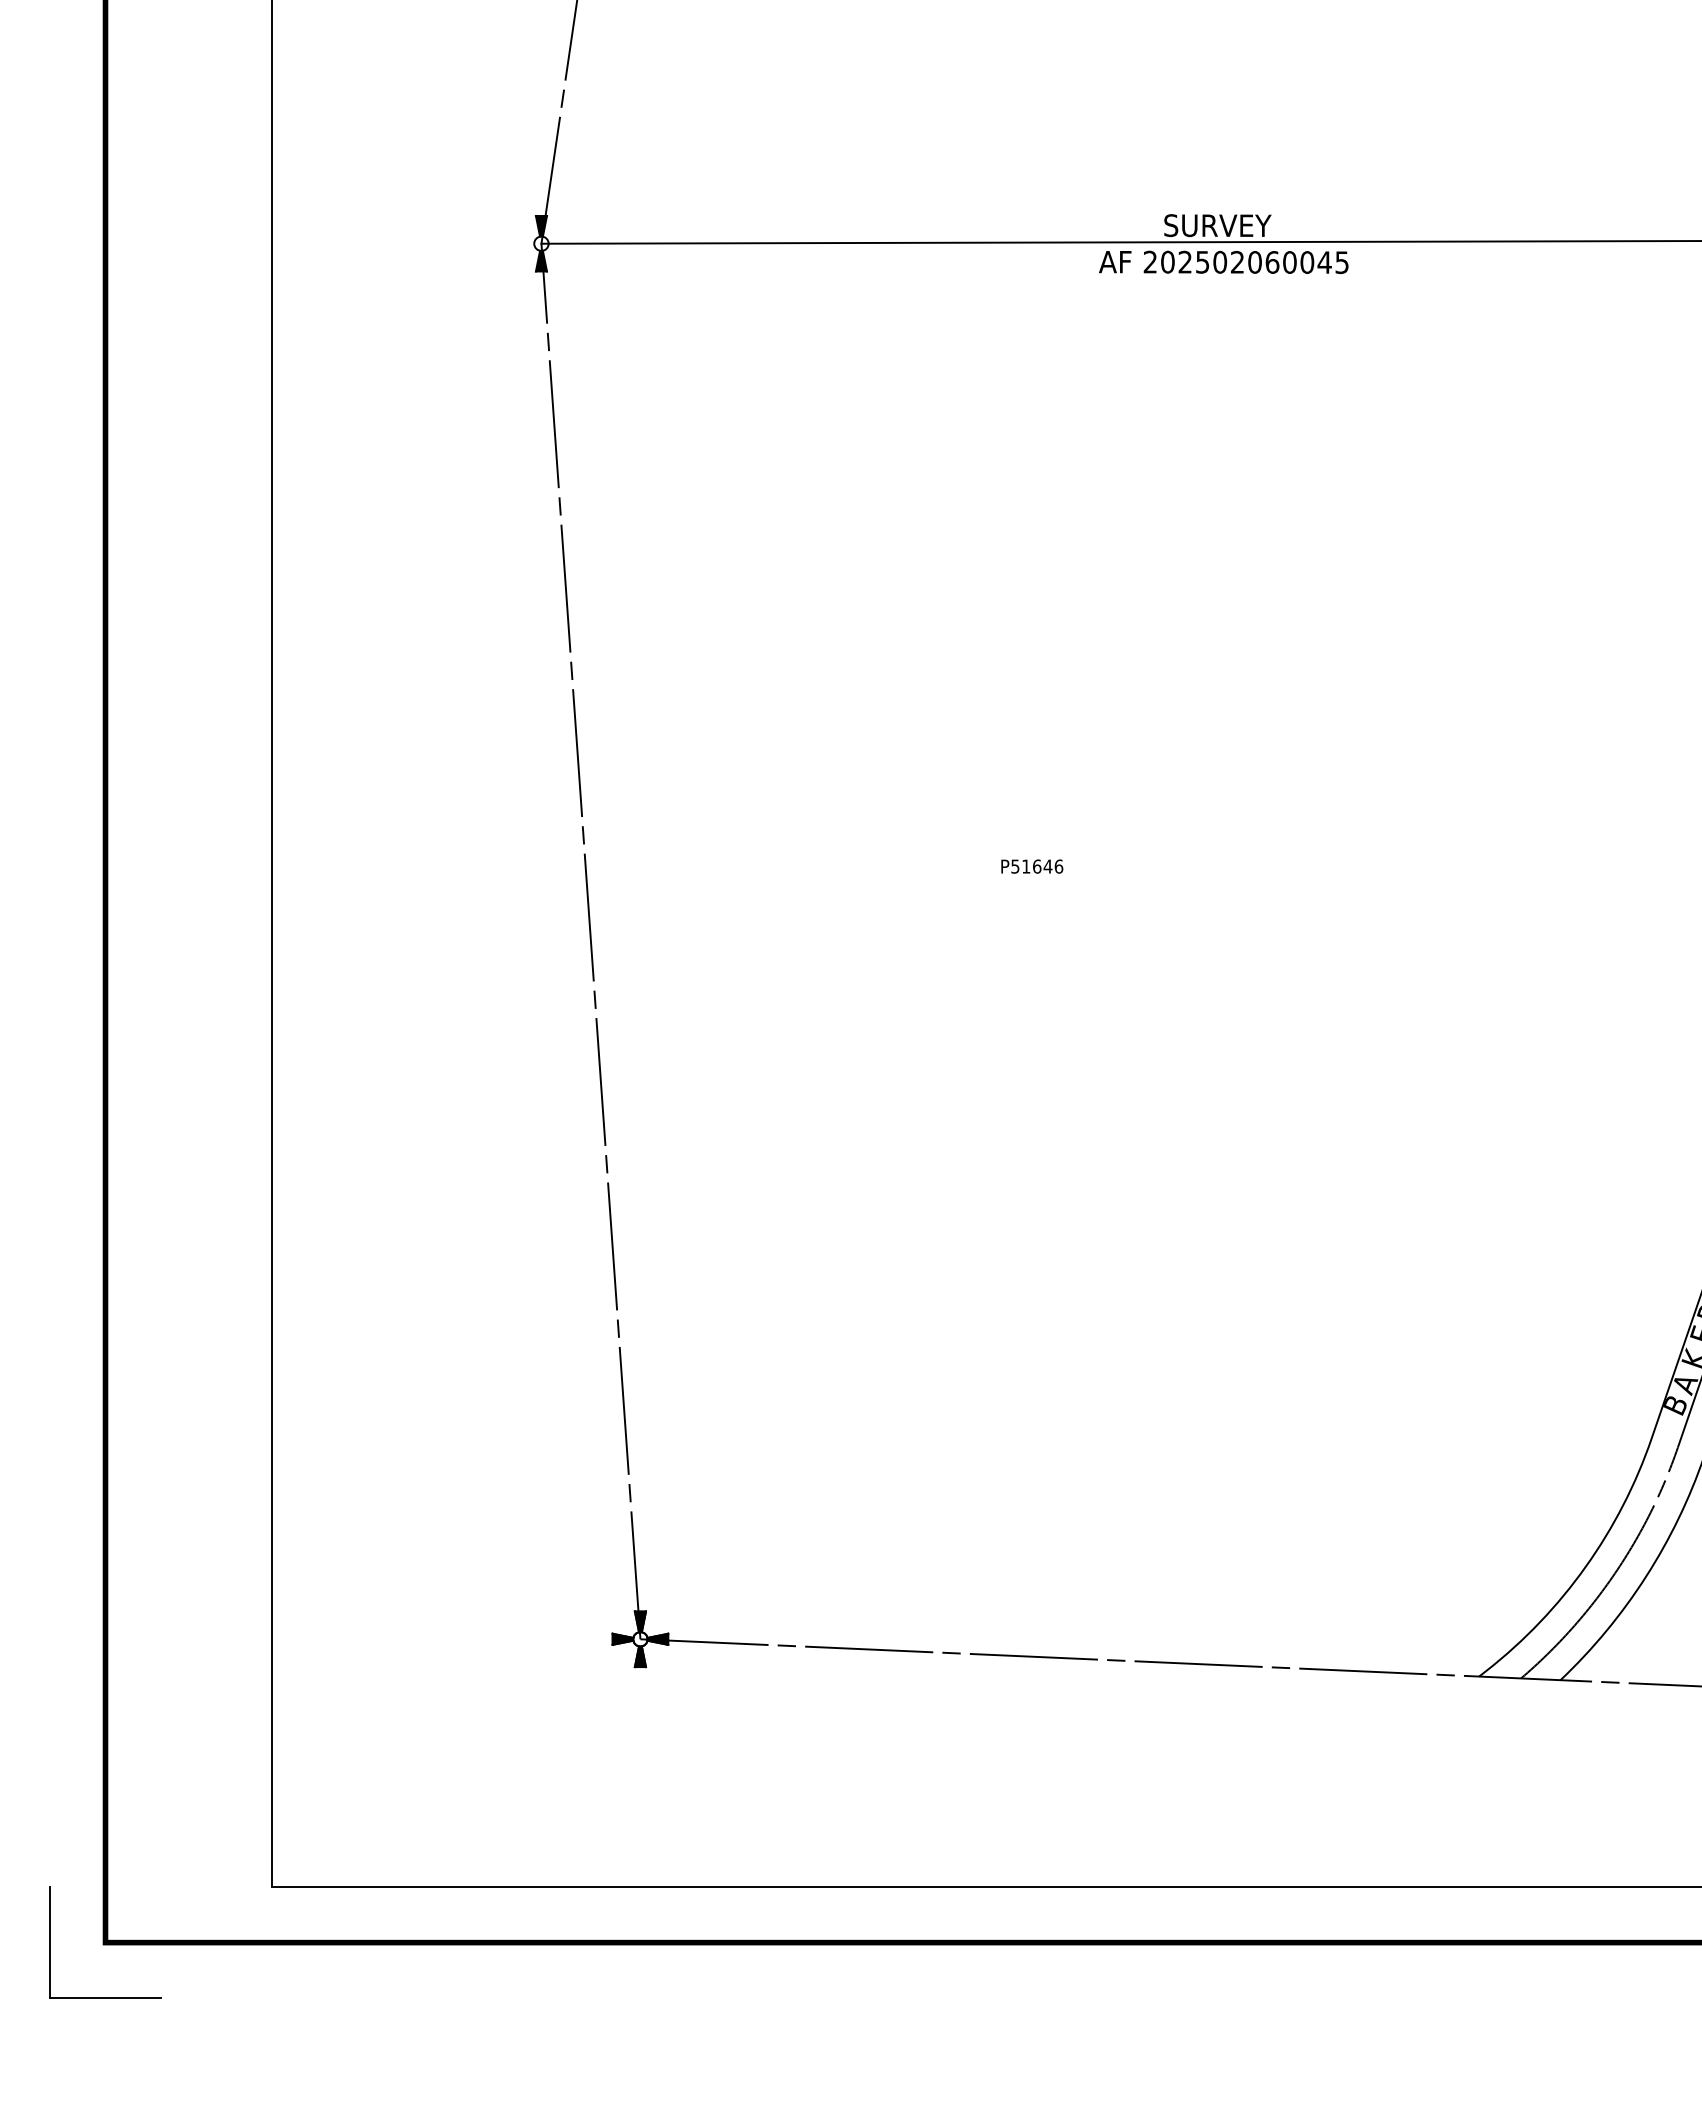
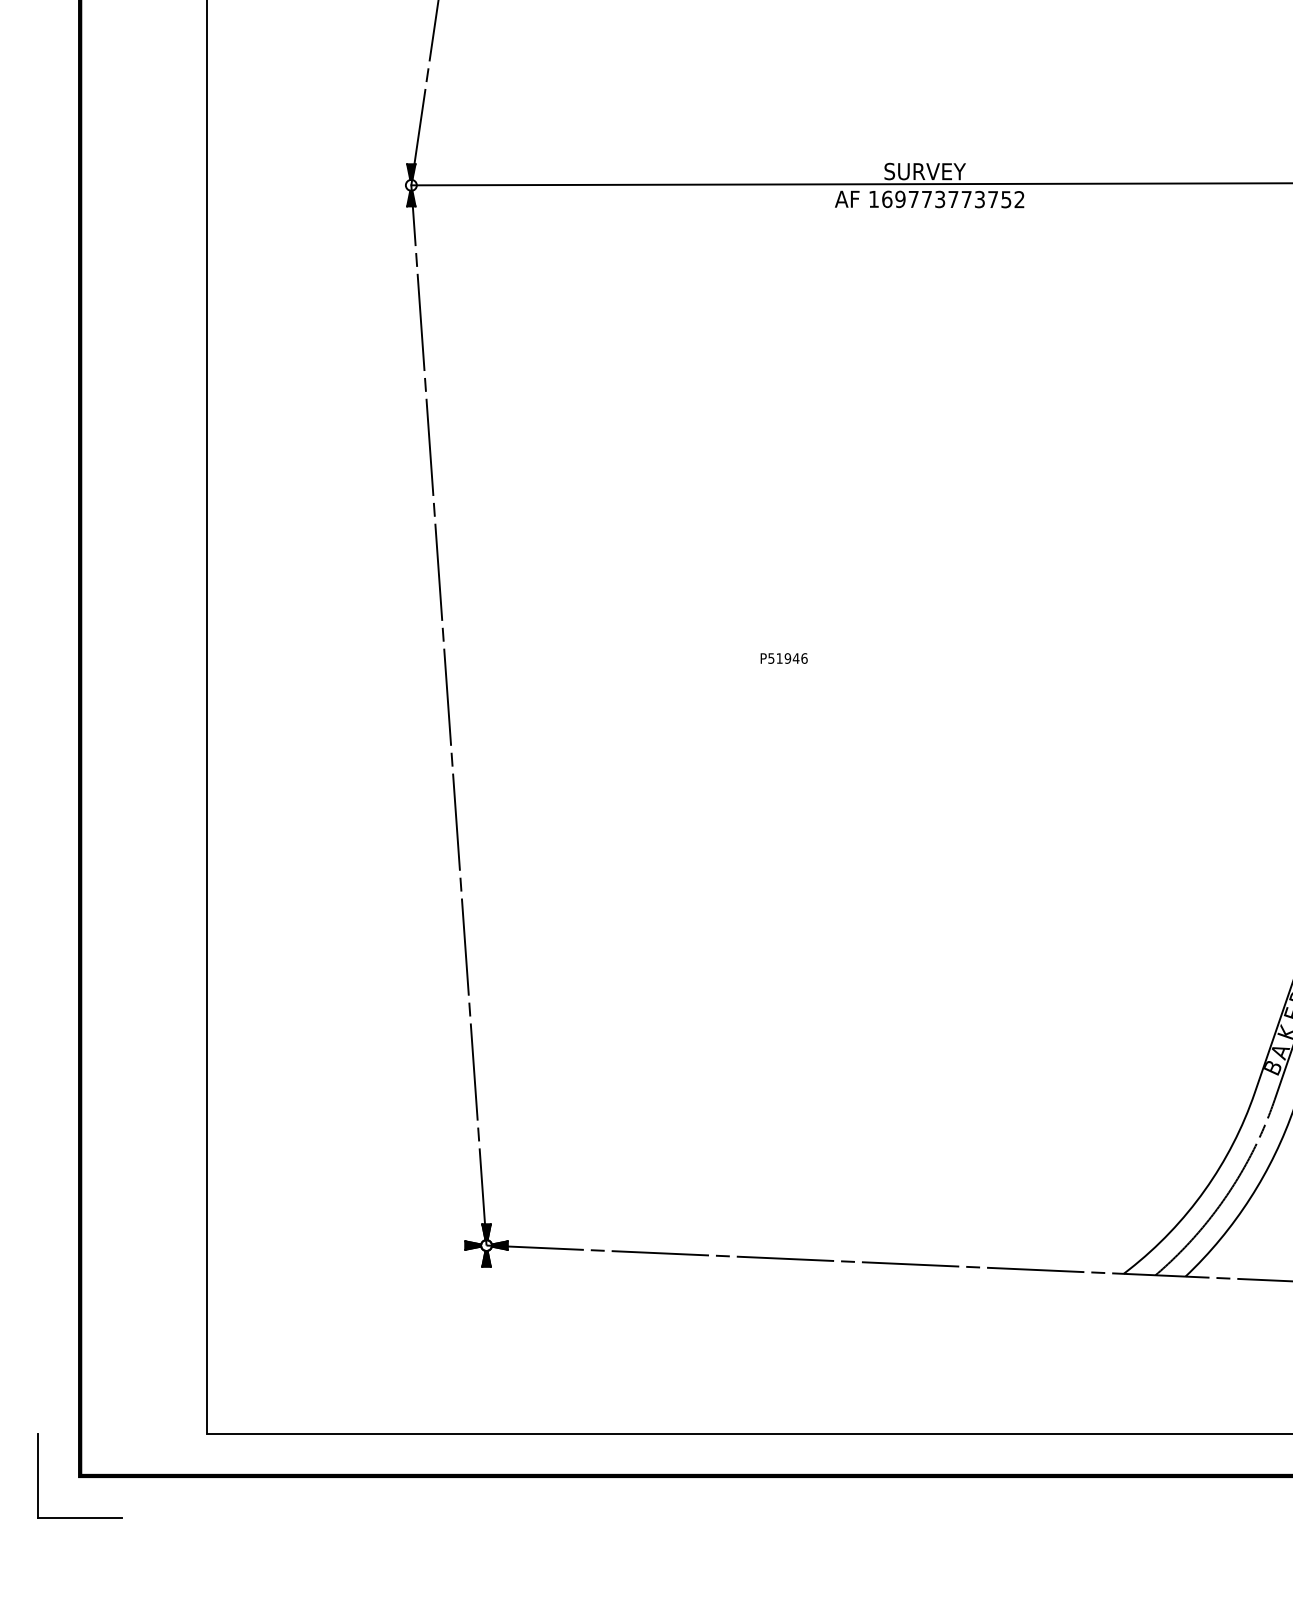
text: (1245, 262) -> (946, 199), 202502060045 -> 169773773752
text: (1036, 866) -> (787, 658), P51646 -> P51946

